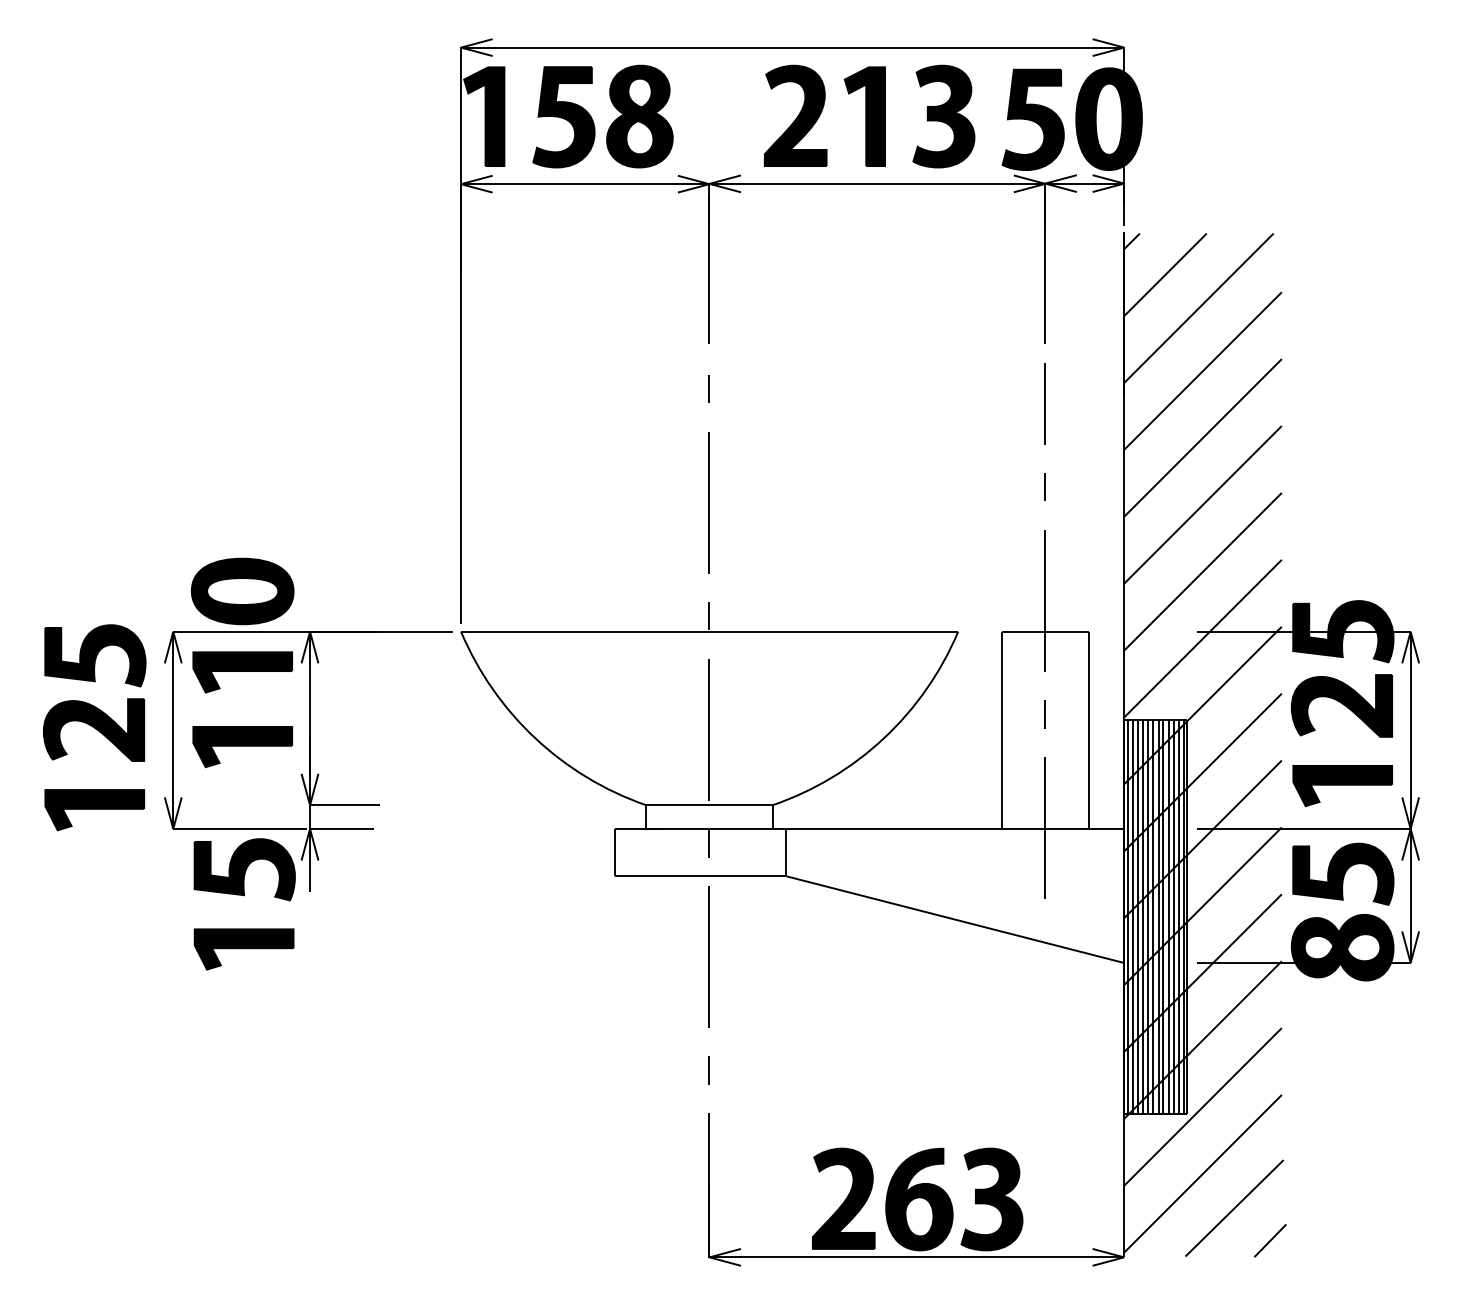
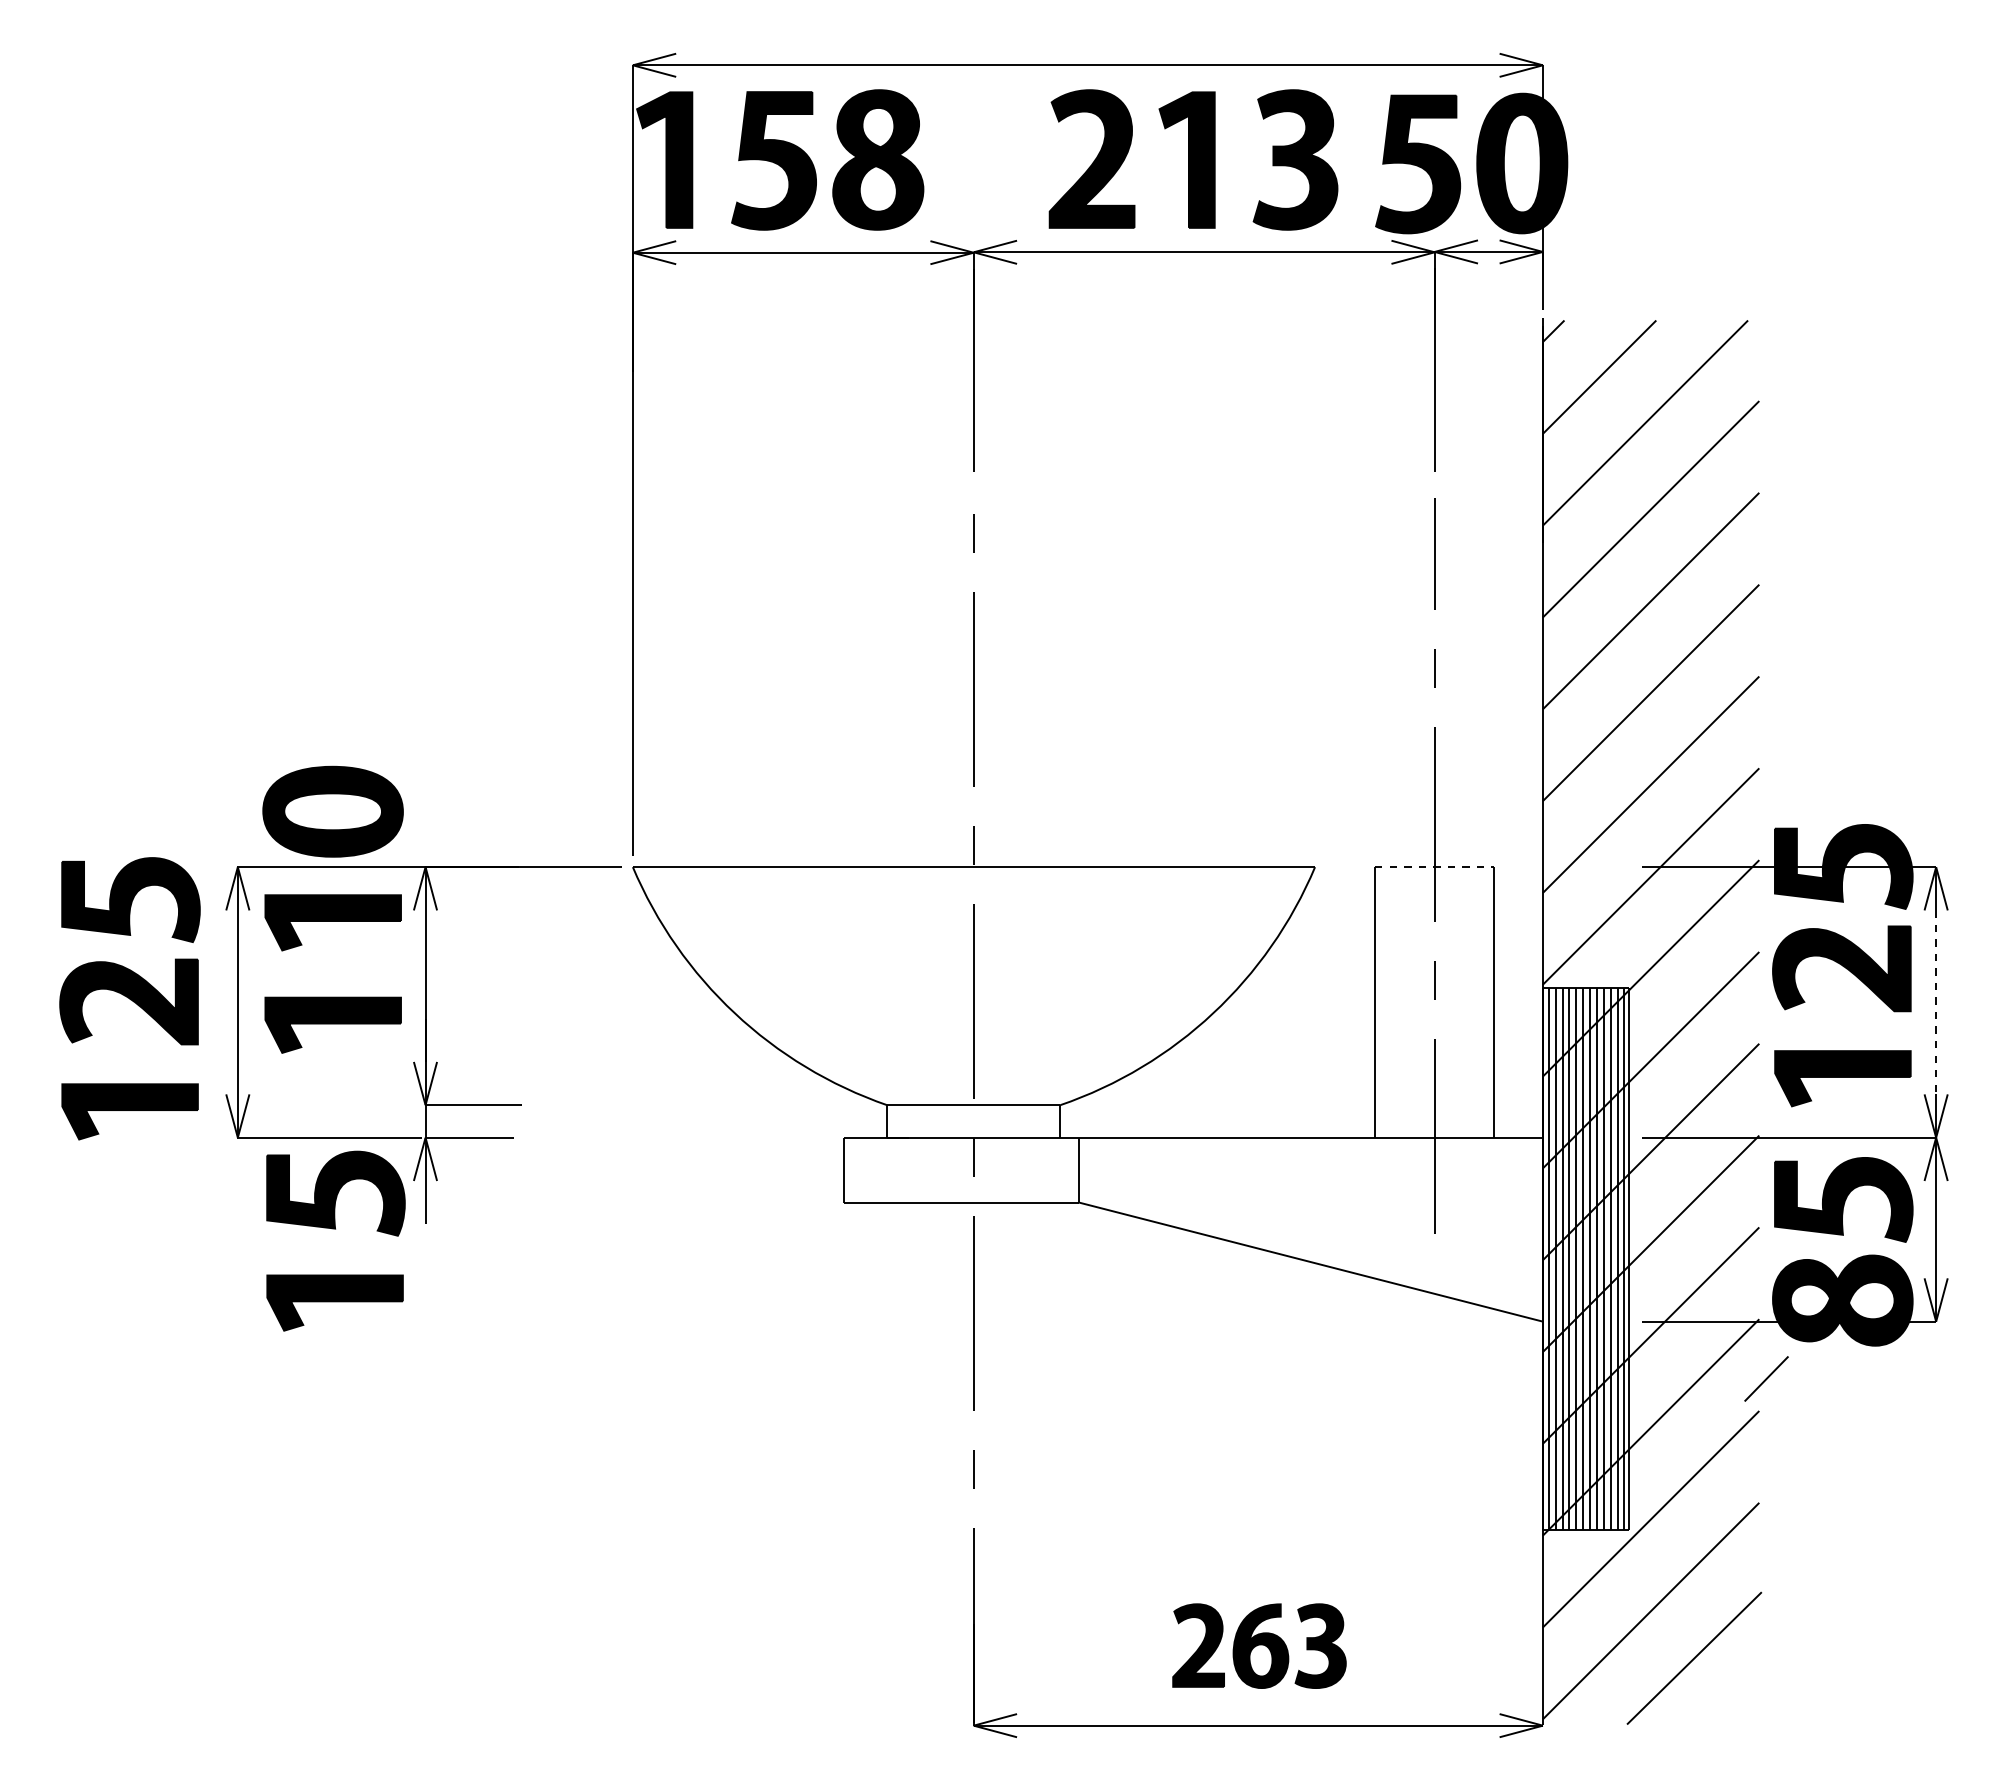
line: (1045, 632) -> (1435, 867), solid -> dashed
line: (1410, 730) -> (1936, 1002), solid -> dashed
part: (917, 1198) -> (1259, 1645), size x0.6
line: (1270, 1240) -> (1766, 1378), moved

